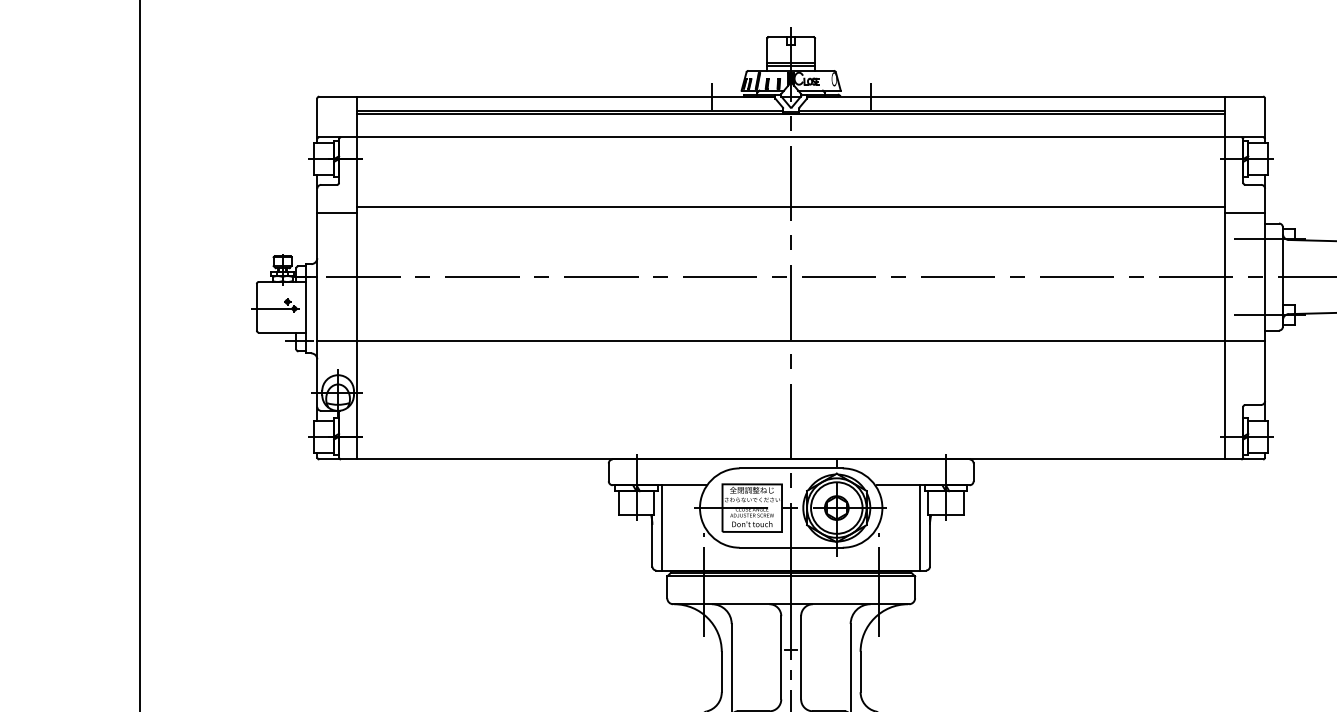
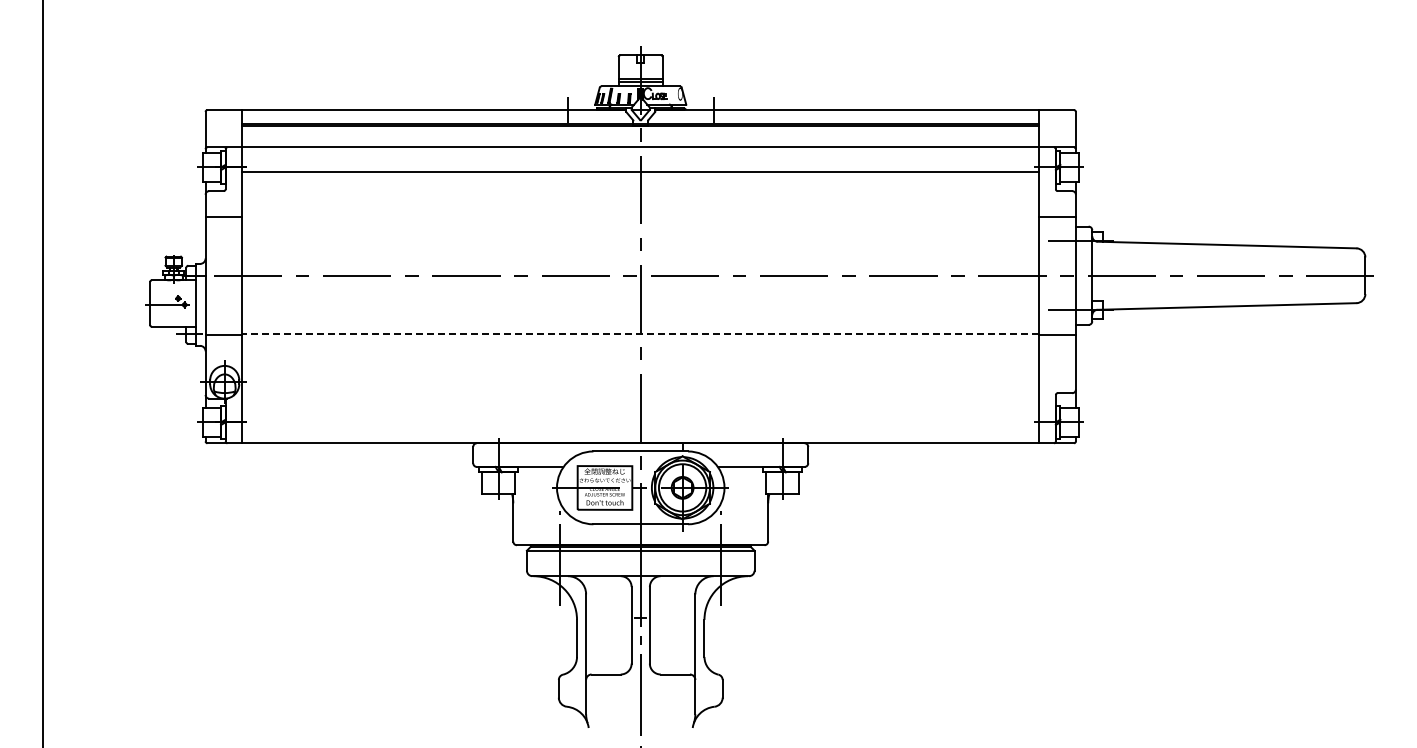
line: (790, 207) -> (640, 171), moved
line: (790, 341) -> (640, 334), solid -> dashed
line: (662, 527) -> (522, 505), removed
line: (920, 527) -> (759, 505), removed

